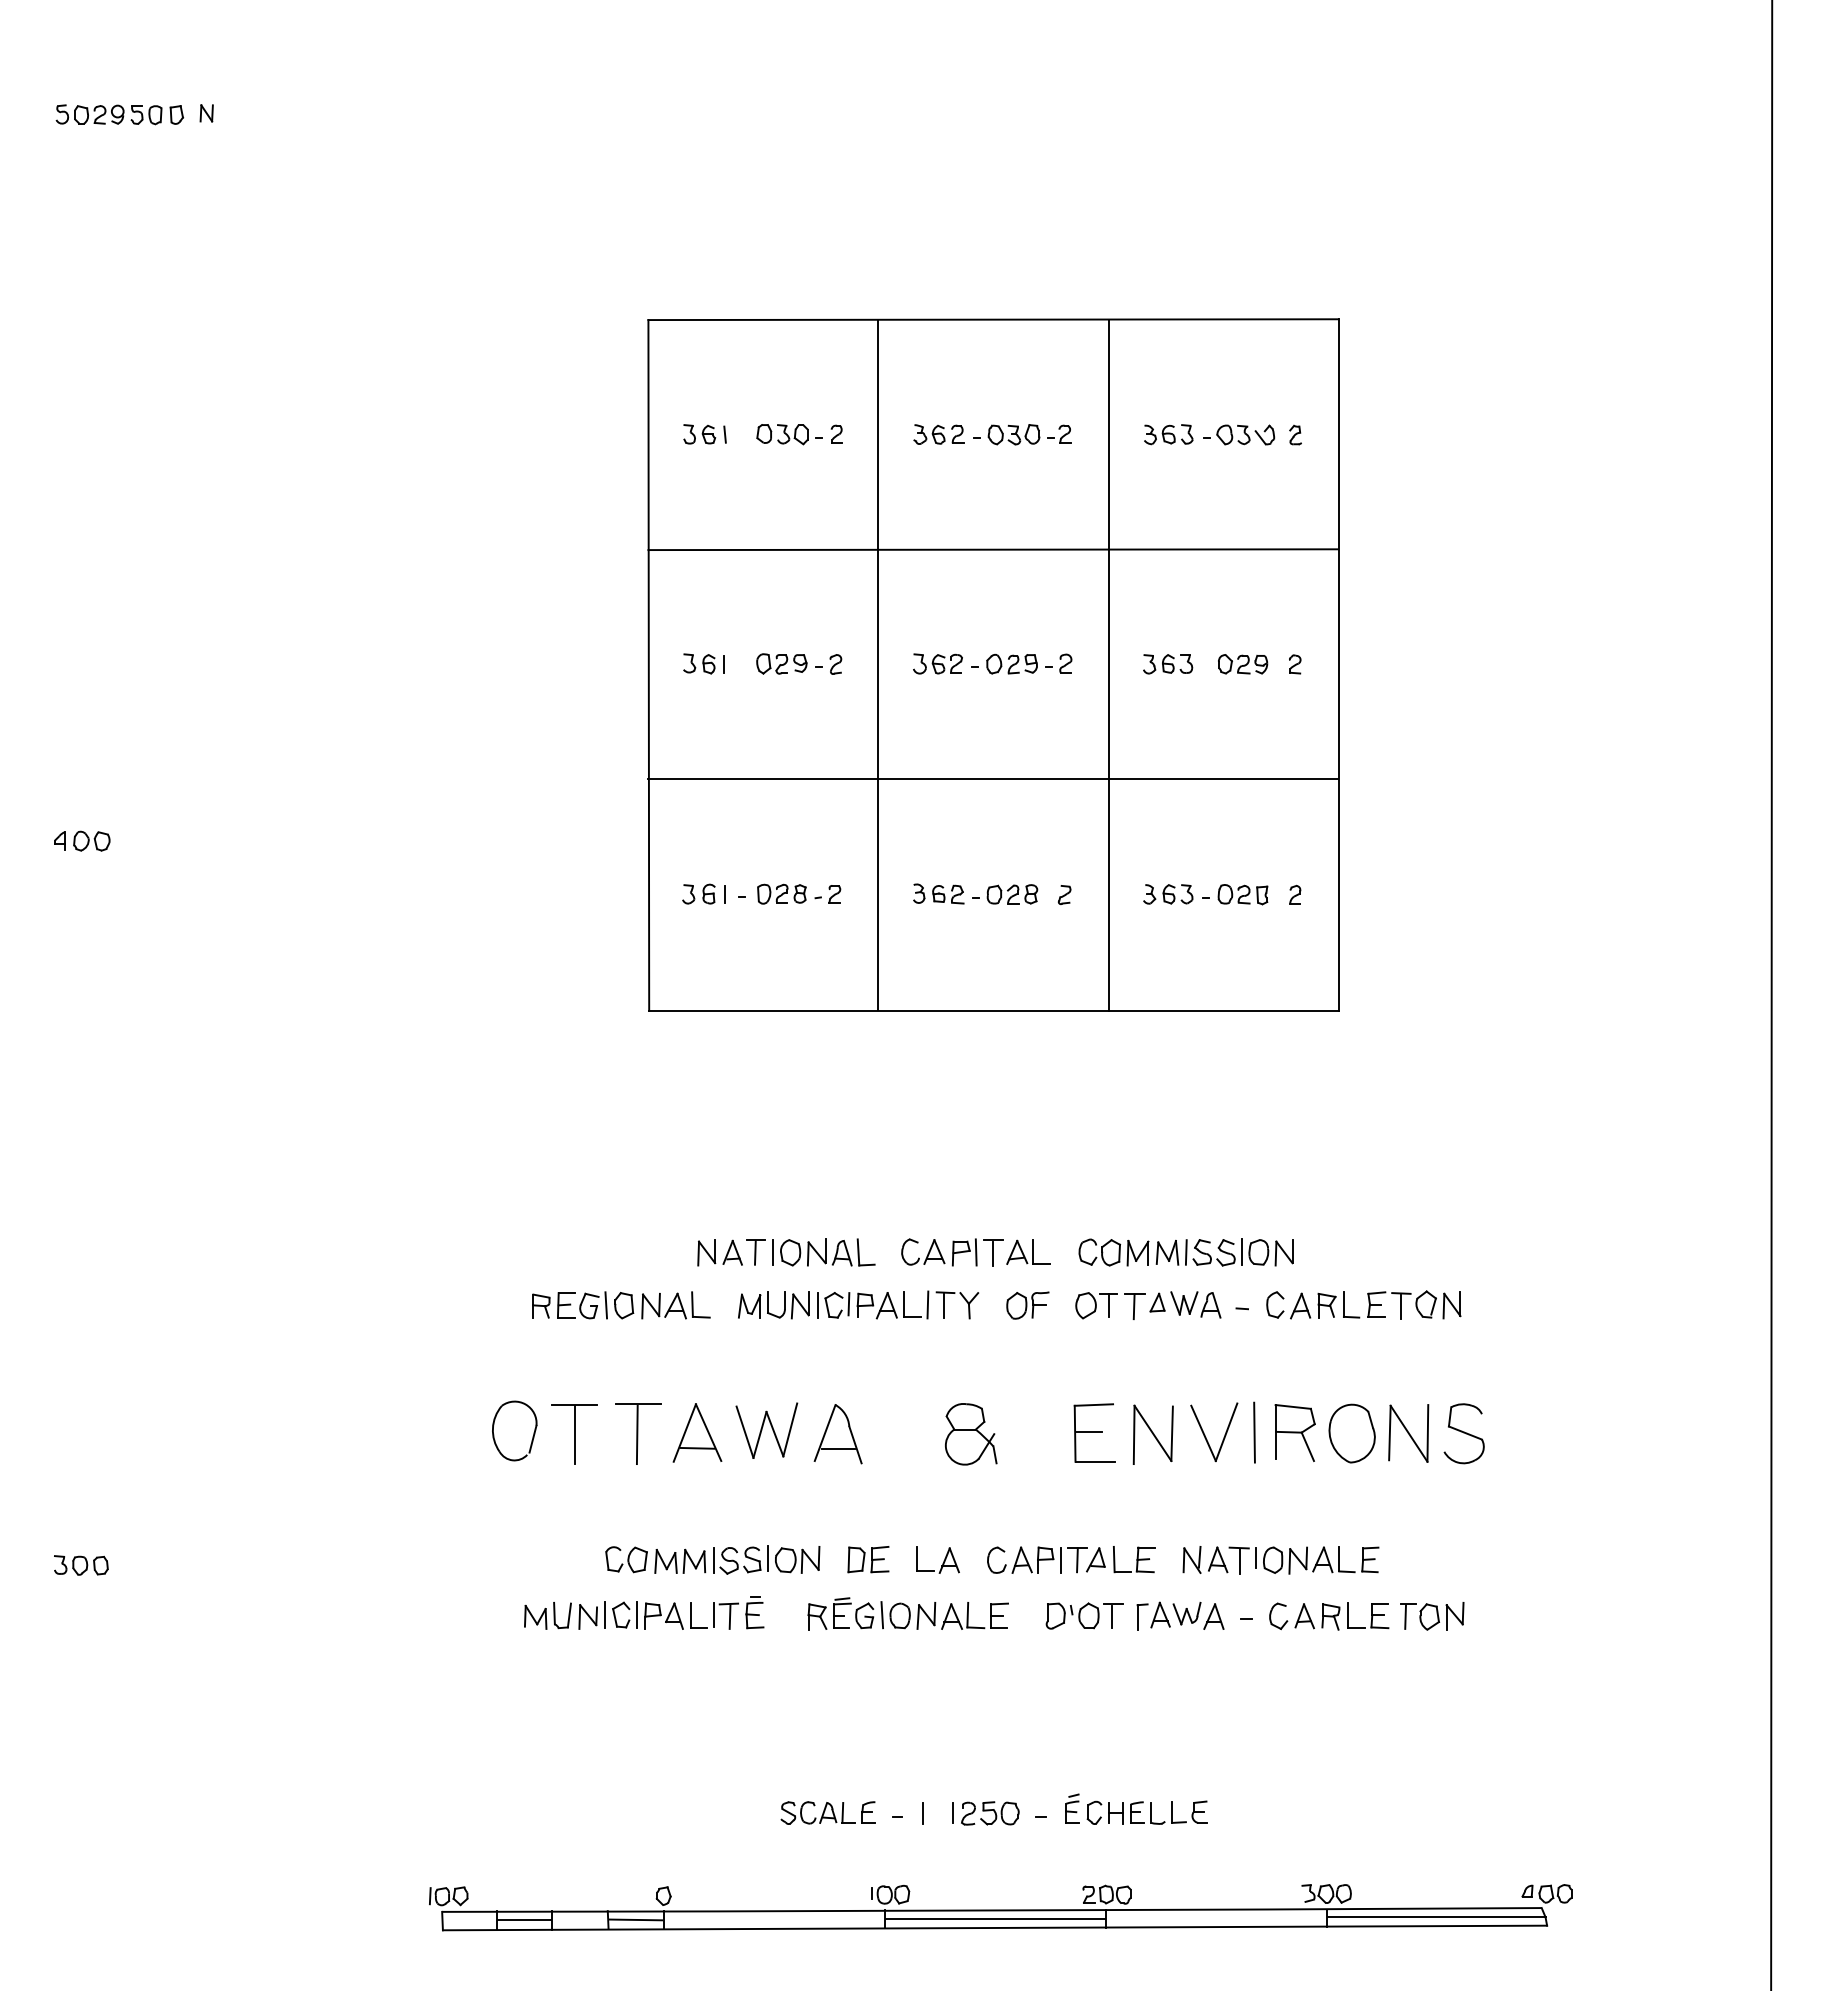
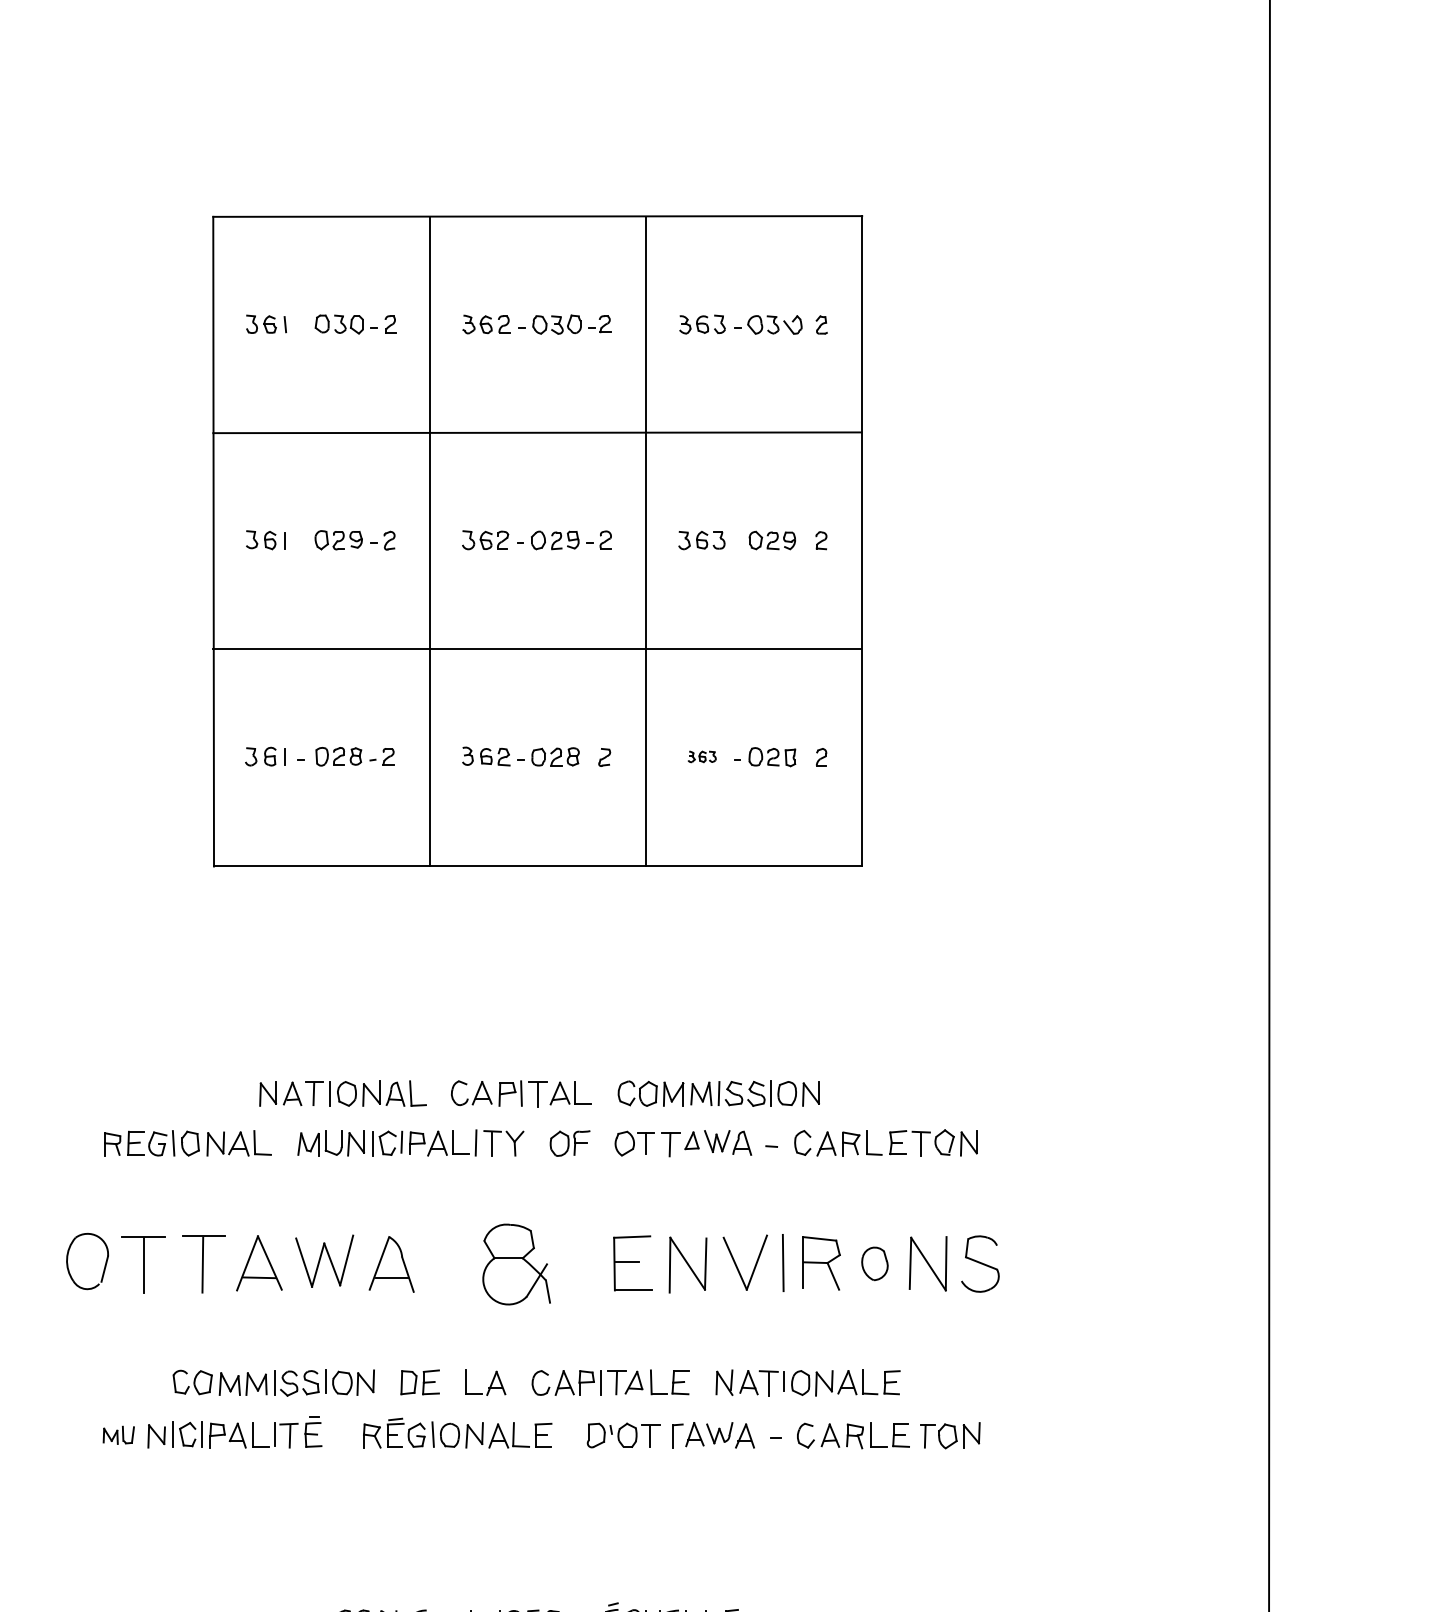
part: (1168, 894) -> (702, 757), size x0.6
part: (1351, 1433) -> (874, 1263), size x0.6
part: (971, 1434) -> (517, 1264), size x1.4
part: (547, 1615) -> (118, 1434), size x0.7

